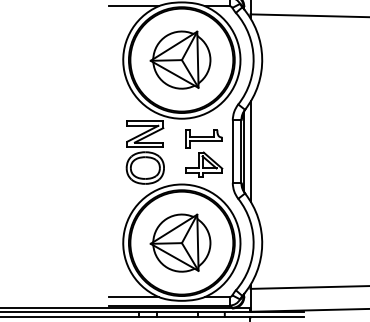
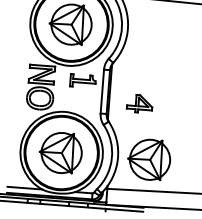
line: (251, 151) -> (115, 92), removed
part: (204, 164) -> (140, 103), moved
part: (306, 242) -> (149, 159), added

